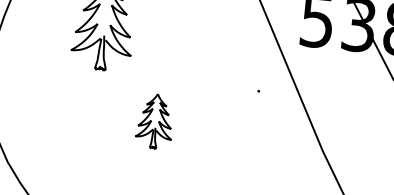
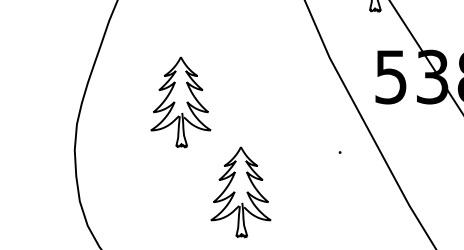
part: (154, 121) -> (240, 192), size x1.67

